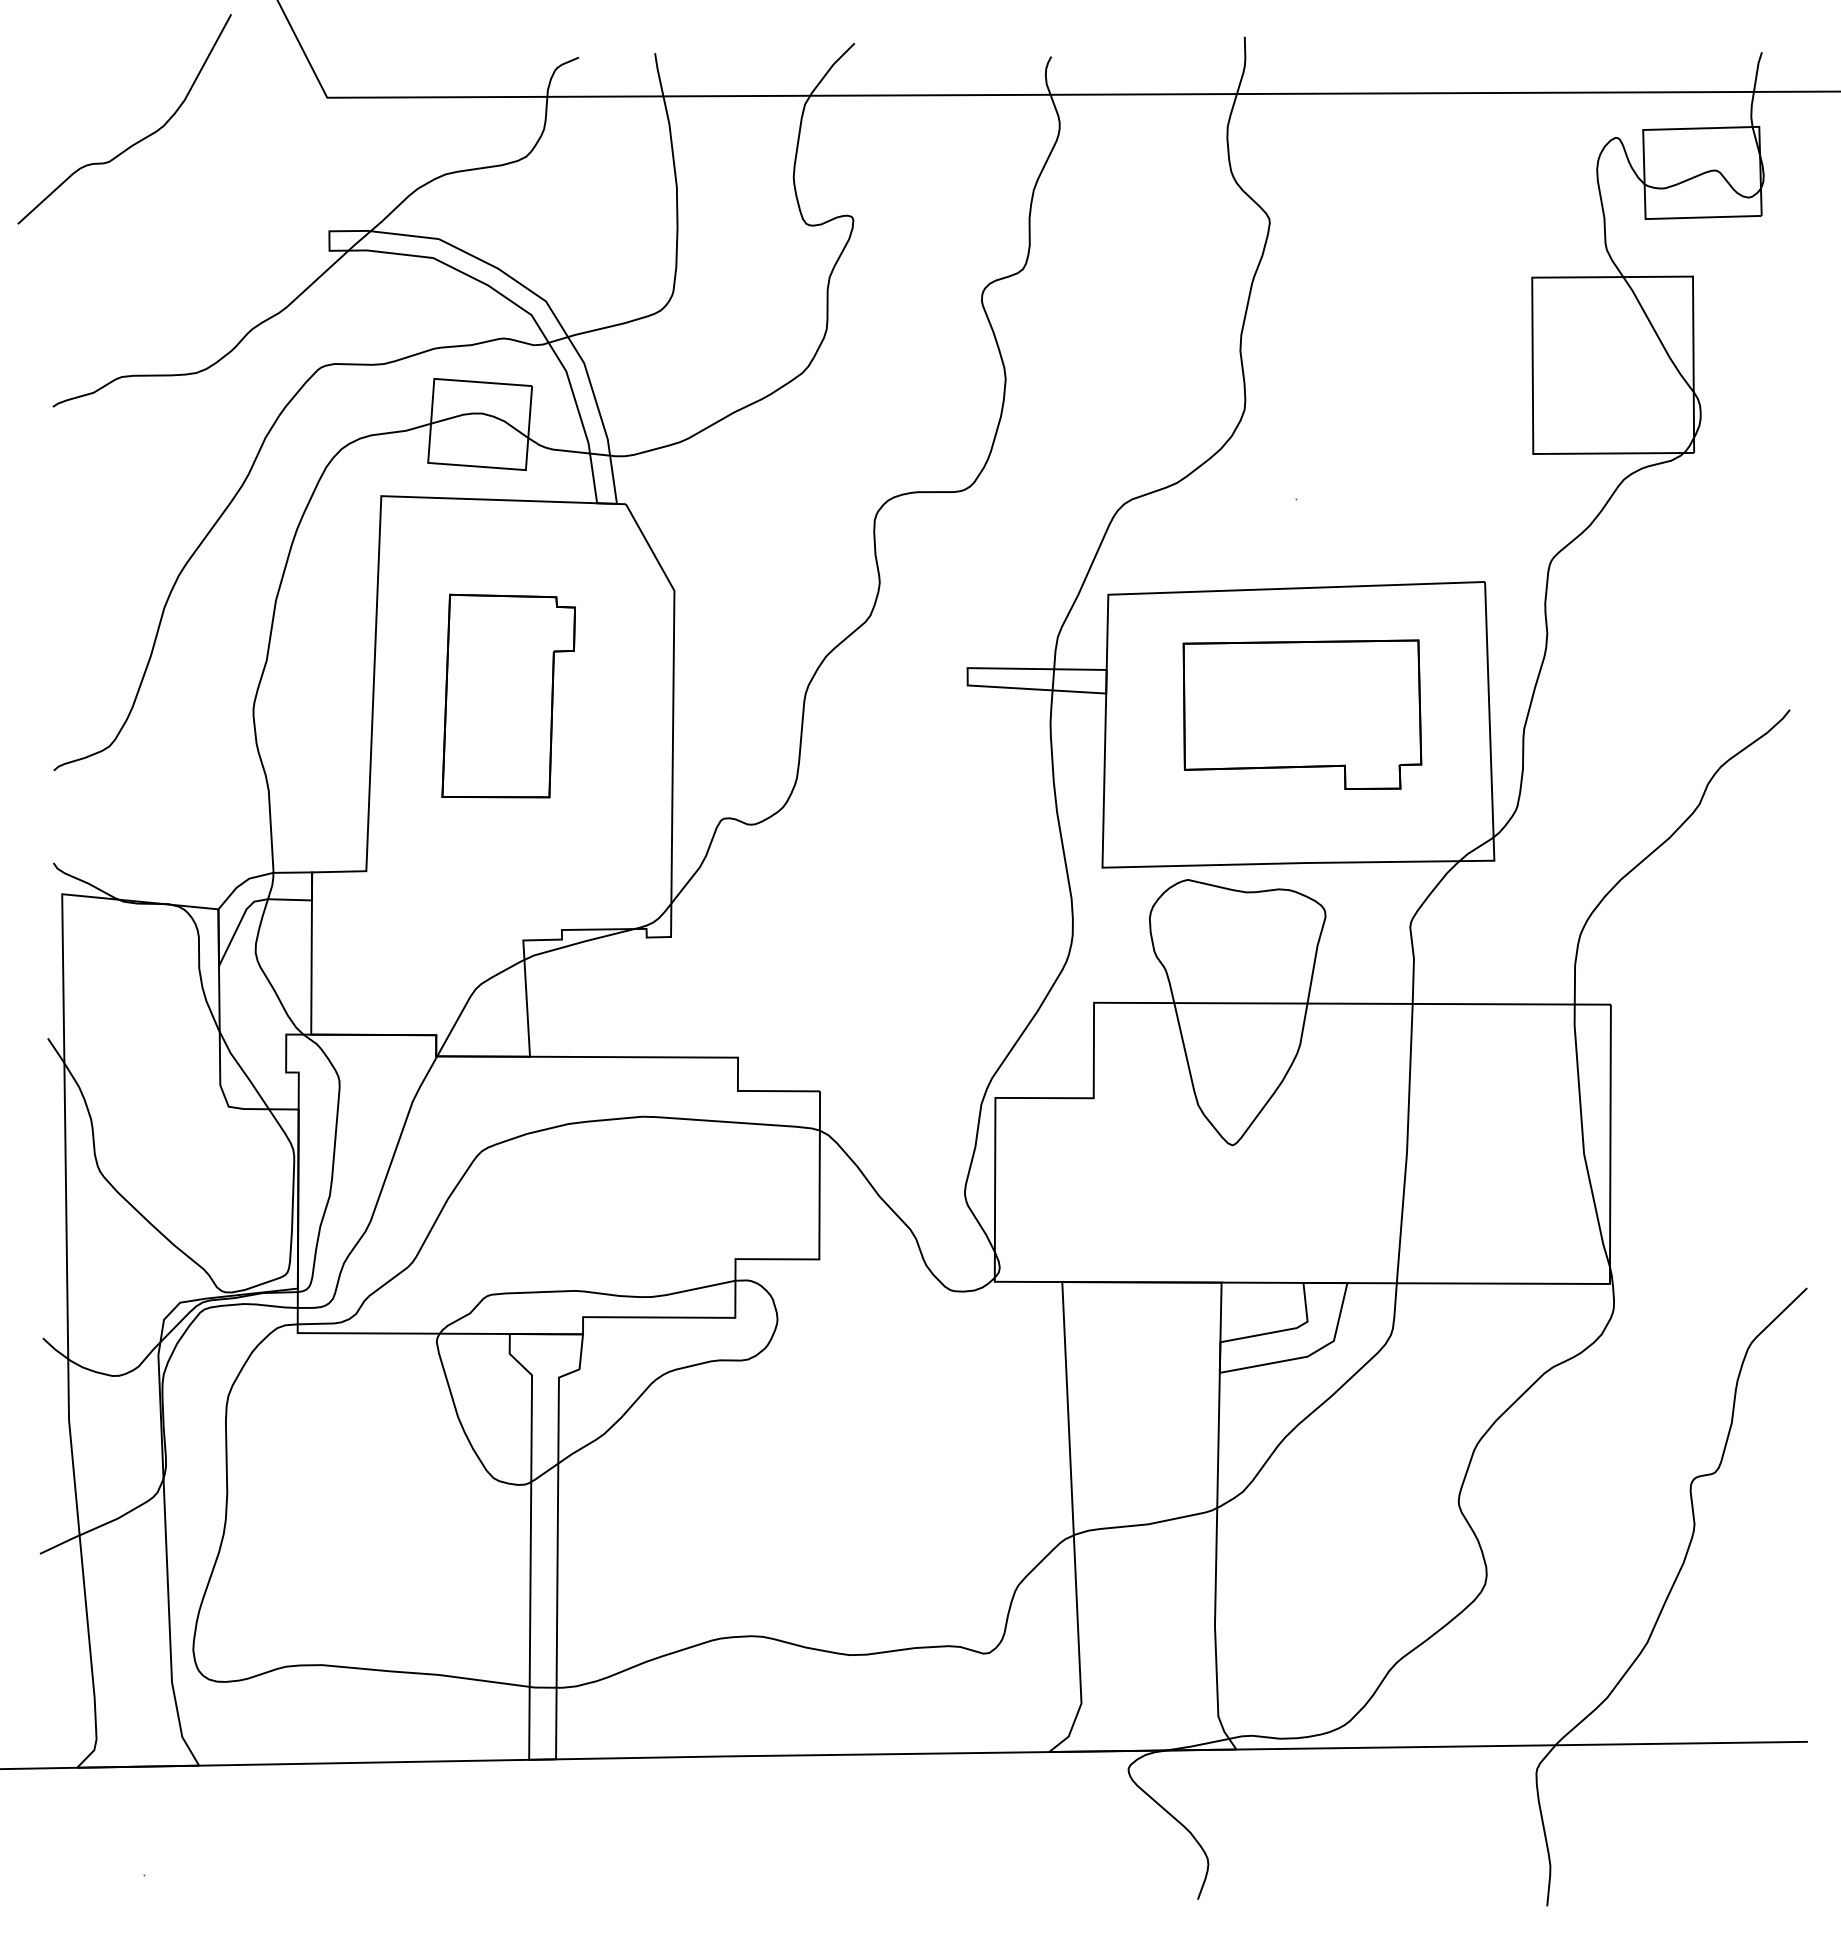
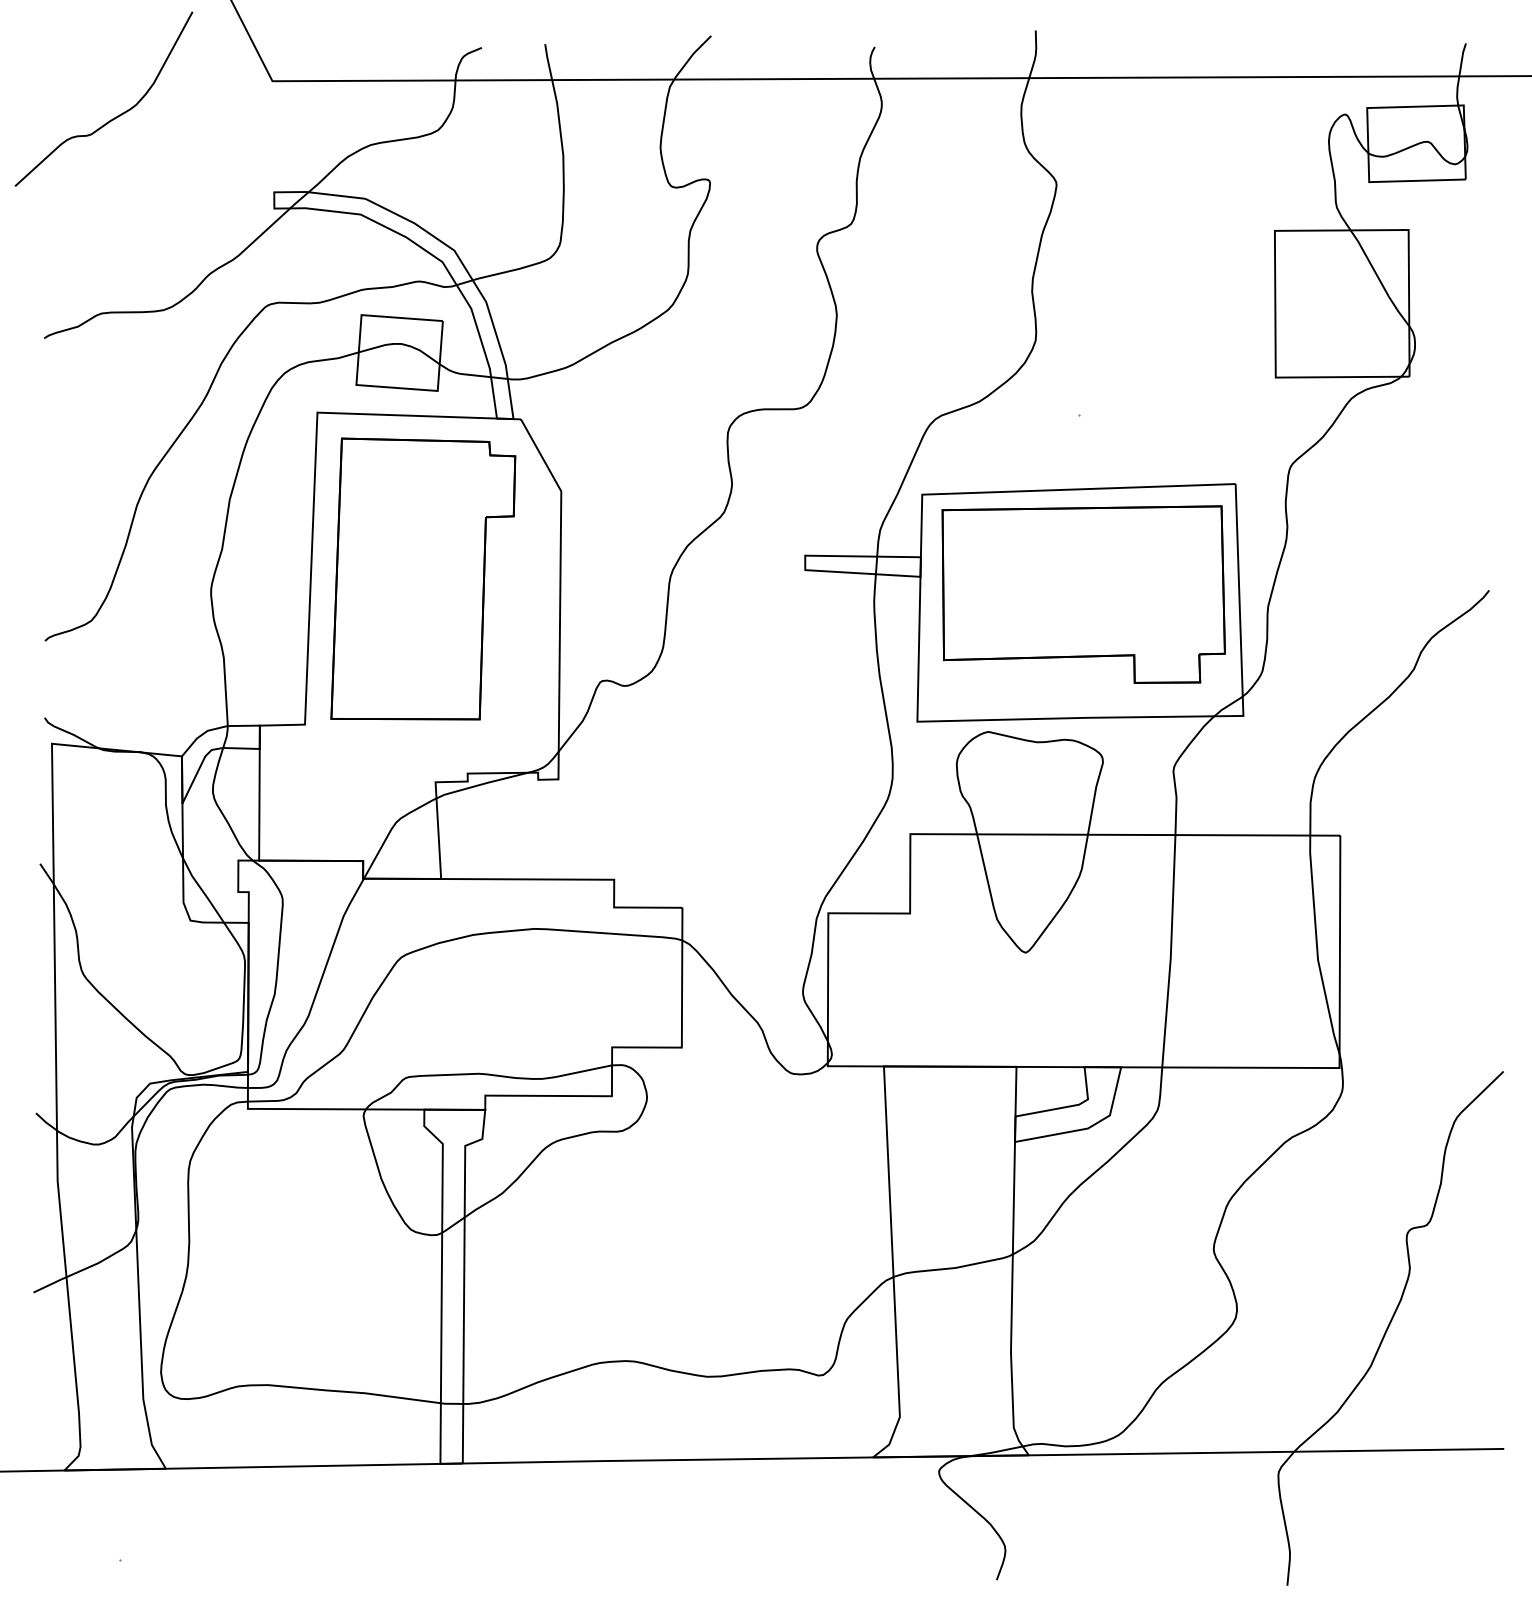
part: (508, 695) -> (423, 578), size x1.67
part: (1302, 714) -> (1083, 594), size x1.43

